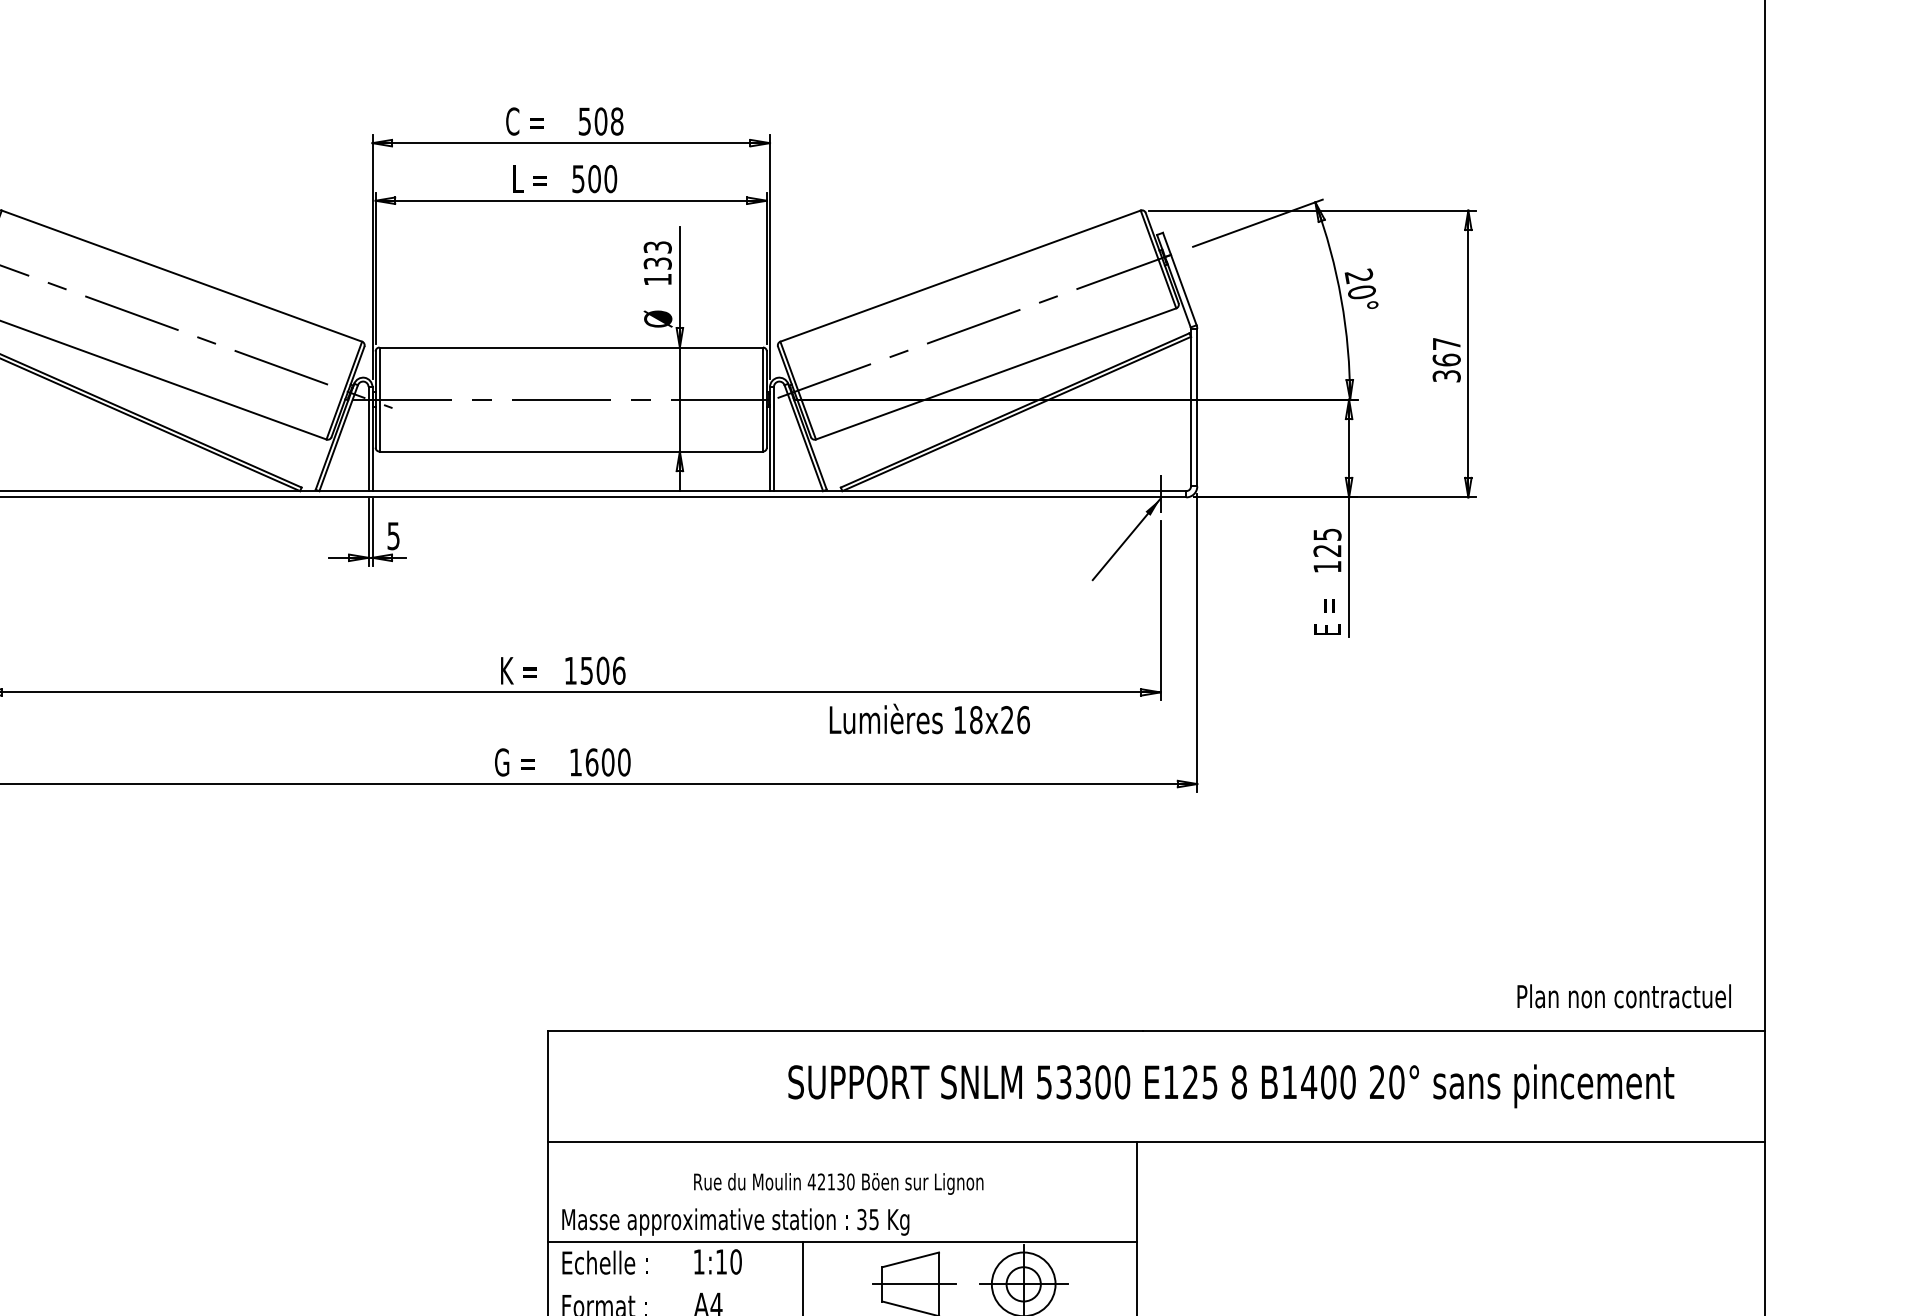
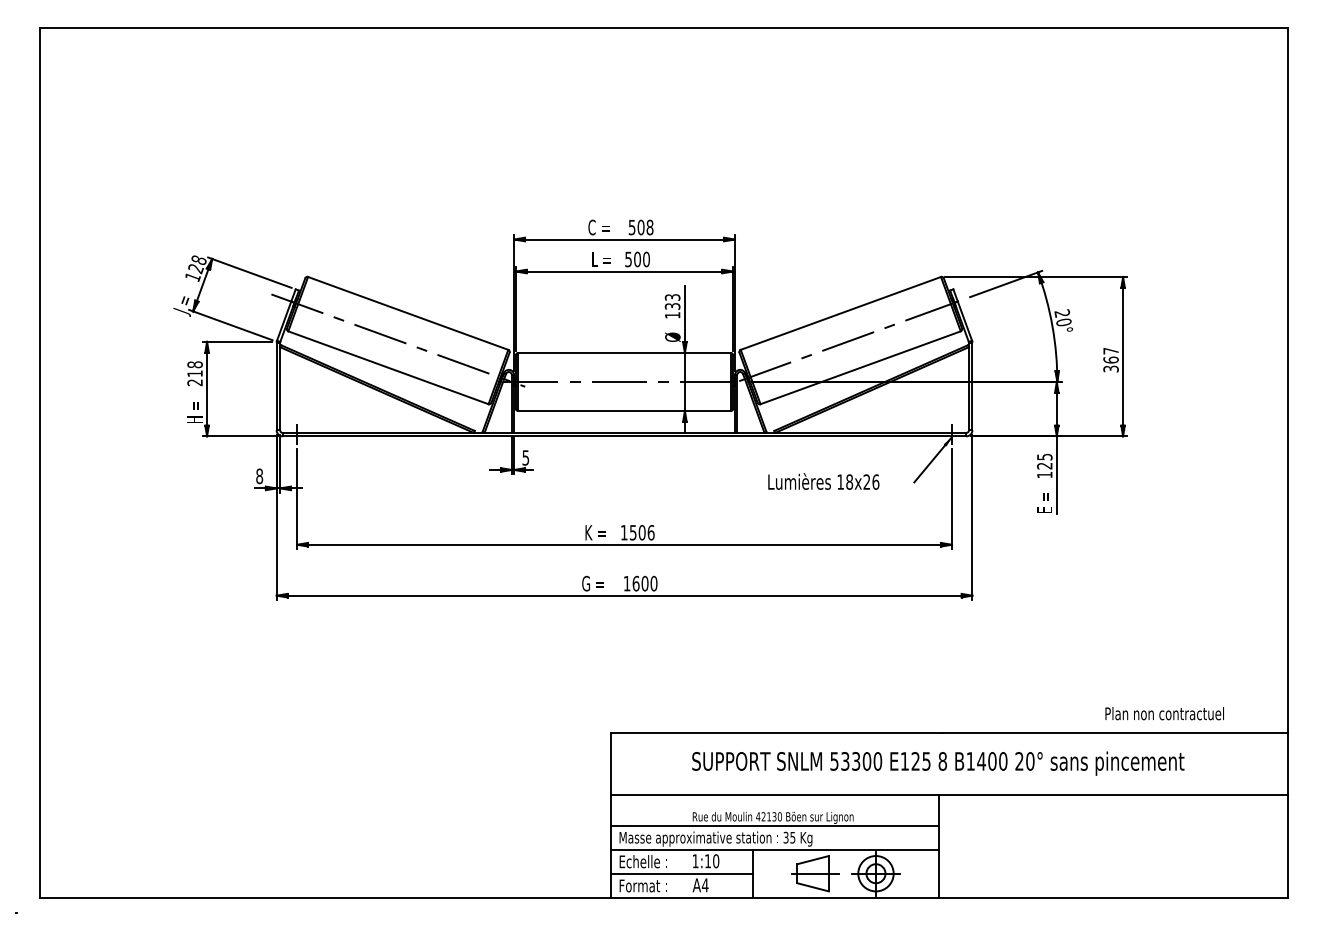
text: (929, 718) -> (823, 481), moved
text: (1623, 996) -> (1164, 713), moved
text: (1231, 1086) -> (938, 763), moved
line: (841, 1199) -> (774, 826), added
line: (675, 1285) -> (682, 874), added

